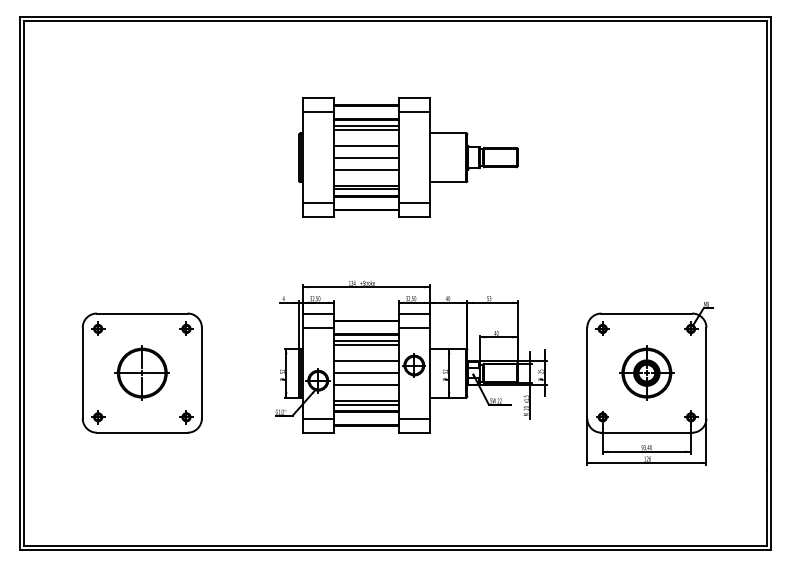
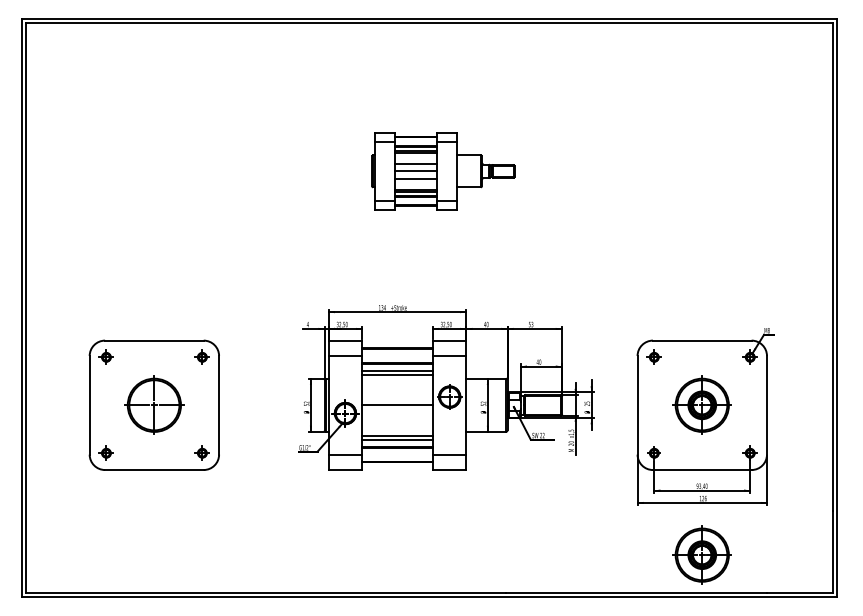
part: (408, 157) -> (443, 171), size x0.6
line: (365, 361) -> (396, 392), removed
line: (365, 384) -> (396, 417), removed
part: (646, 510) -> (701, 554), added

